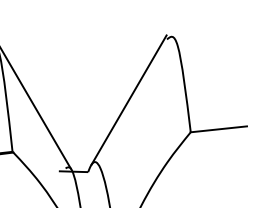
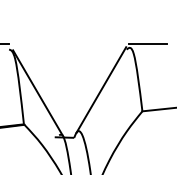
line: (198, 31) -> (147, 44), added

